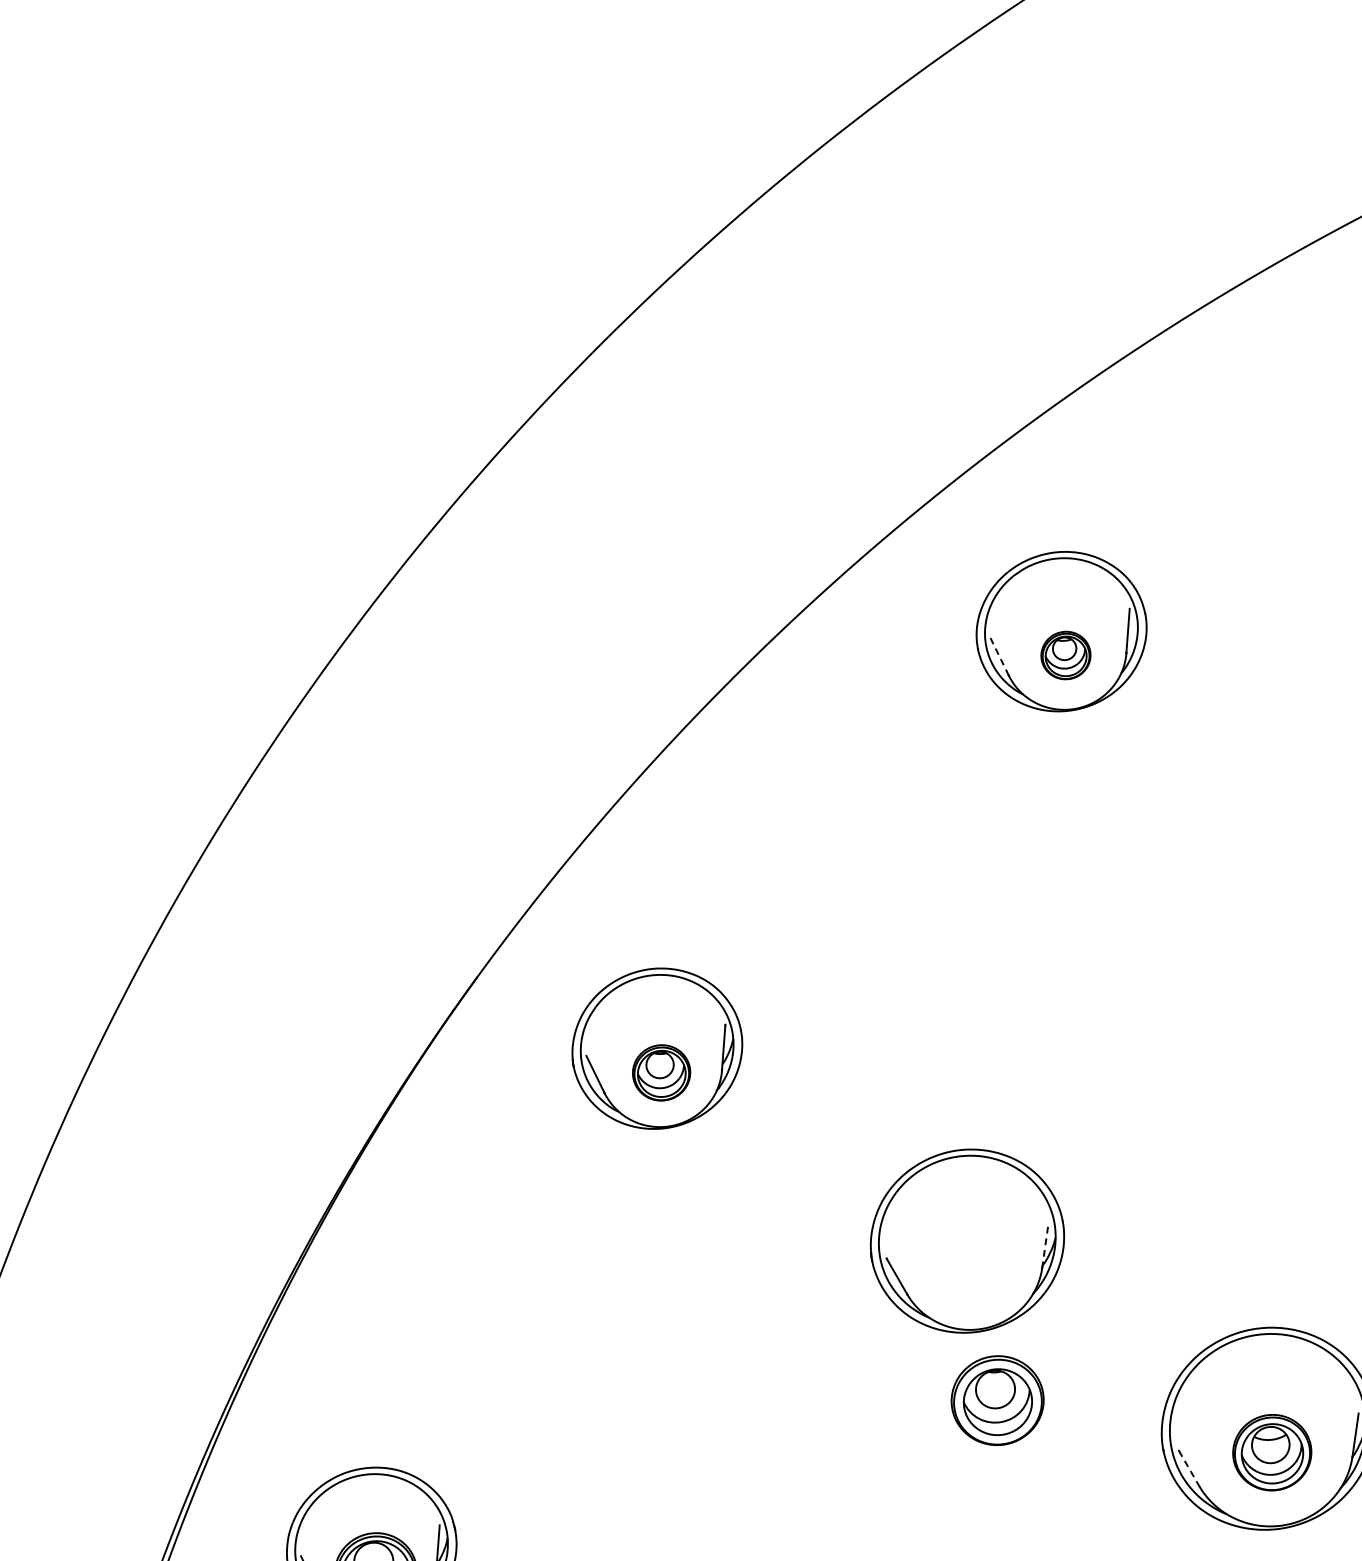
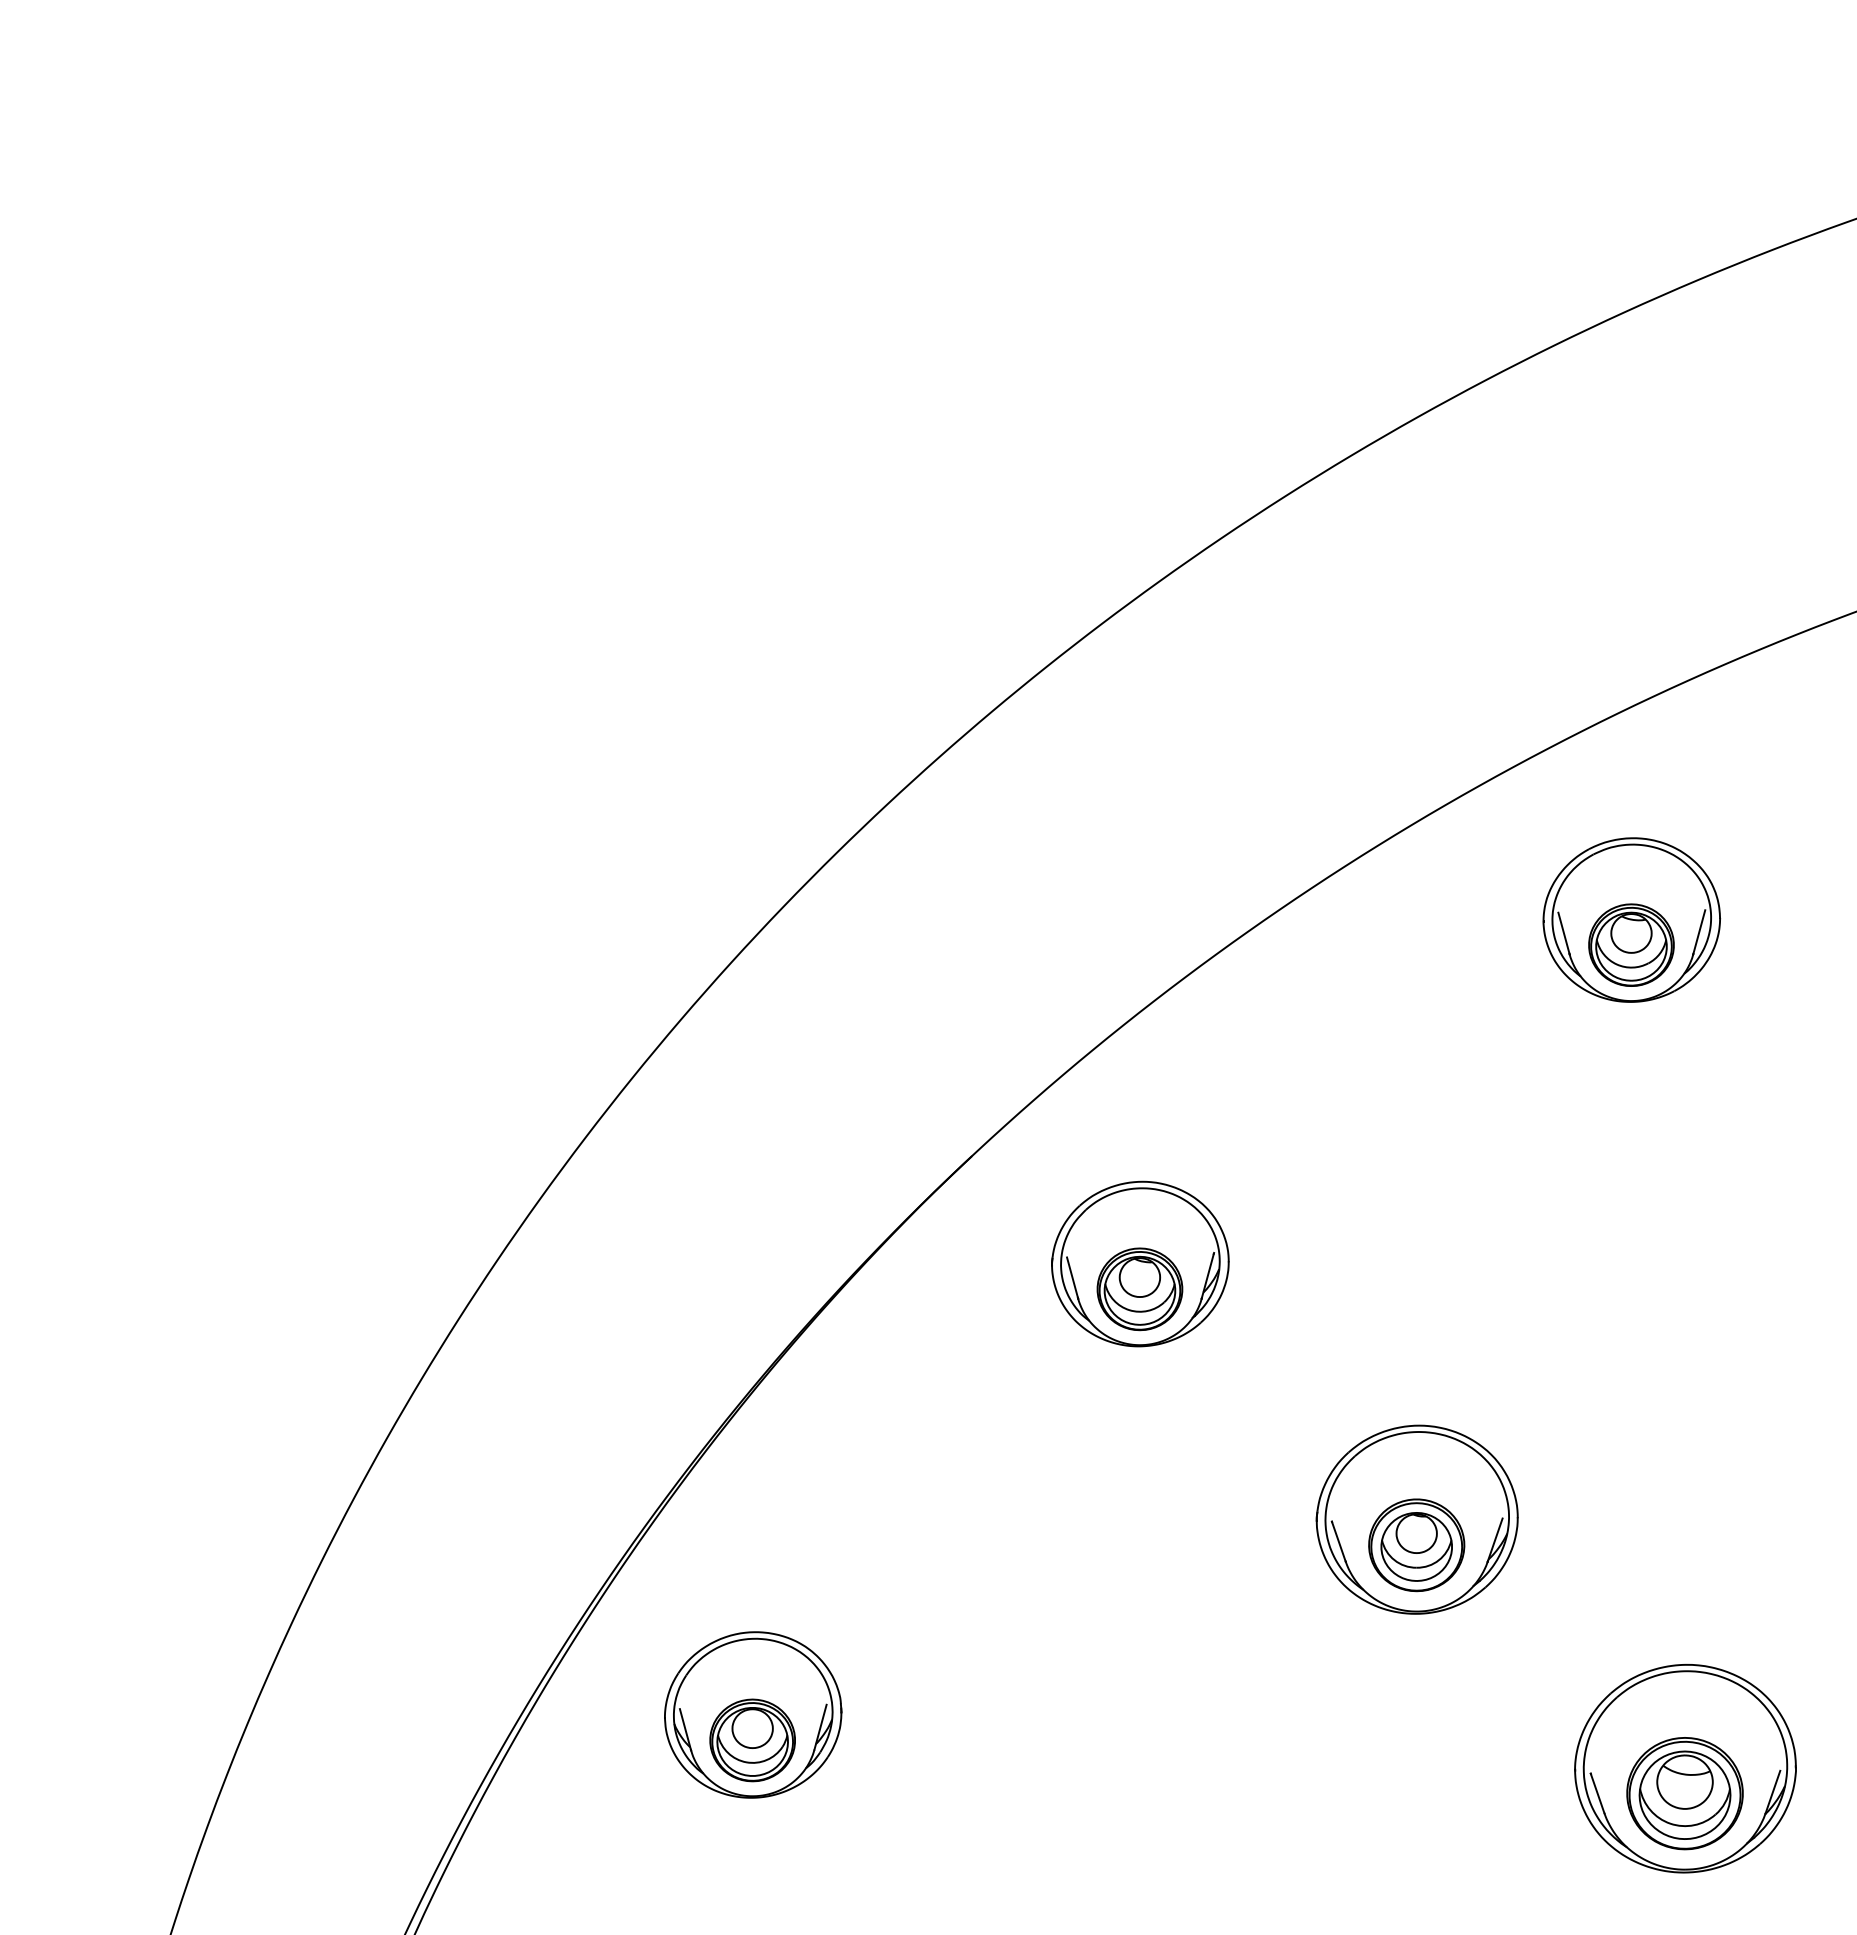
part: (1065, 654) -> (1631, 944), size x1.67
line: (1000, 656) -> (1564, 933), dashed -> solid
part: (661, 1073) -> (1139, 1289), size x1.43
line: (1045, 1246) -> (1495, 1540), dashed -> solid
part: (997, 1400) -> (1416, 1545), moved
part: (1271, 1452) -> (1684, 1793), size x1.43
line: (1189, 1468) -> (1597, 1793), dashed -> solid

